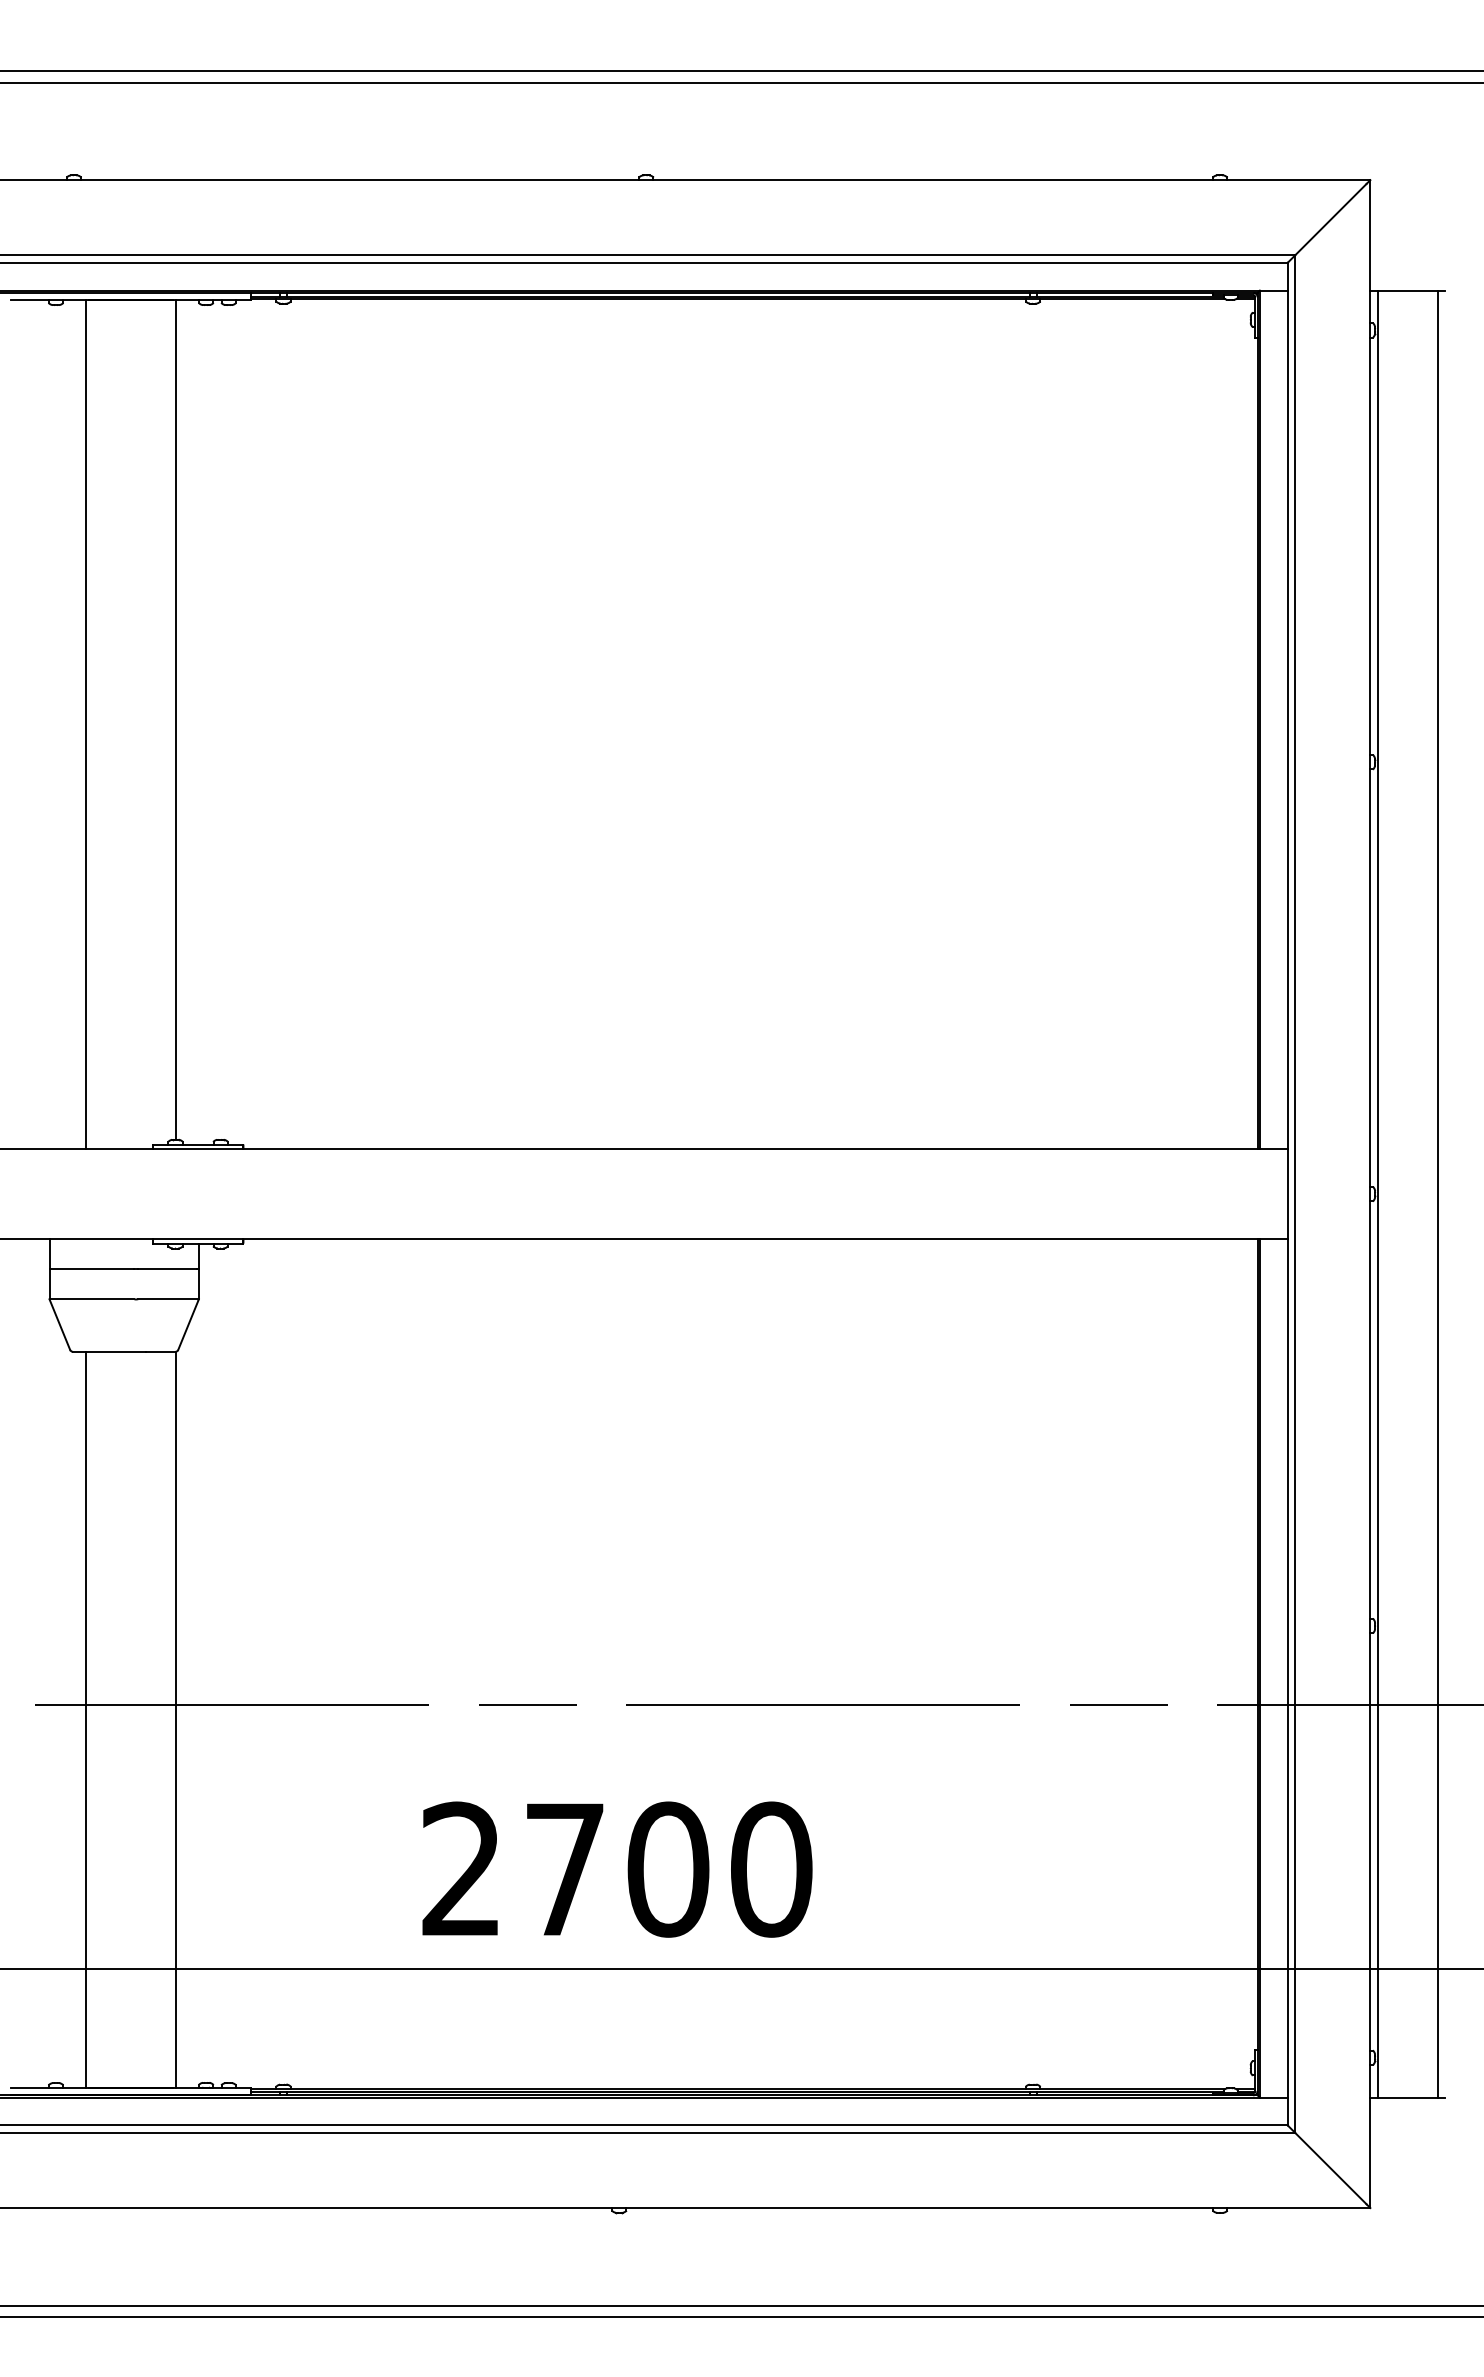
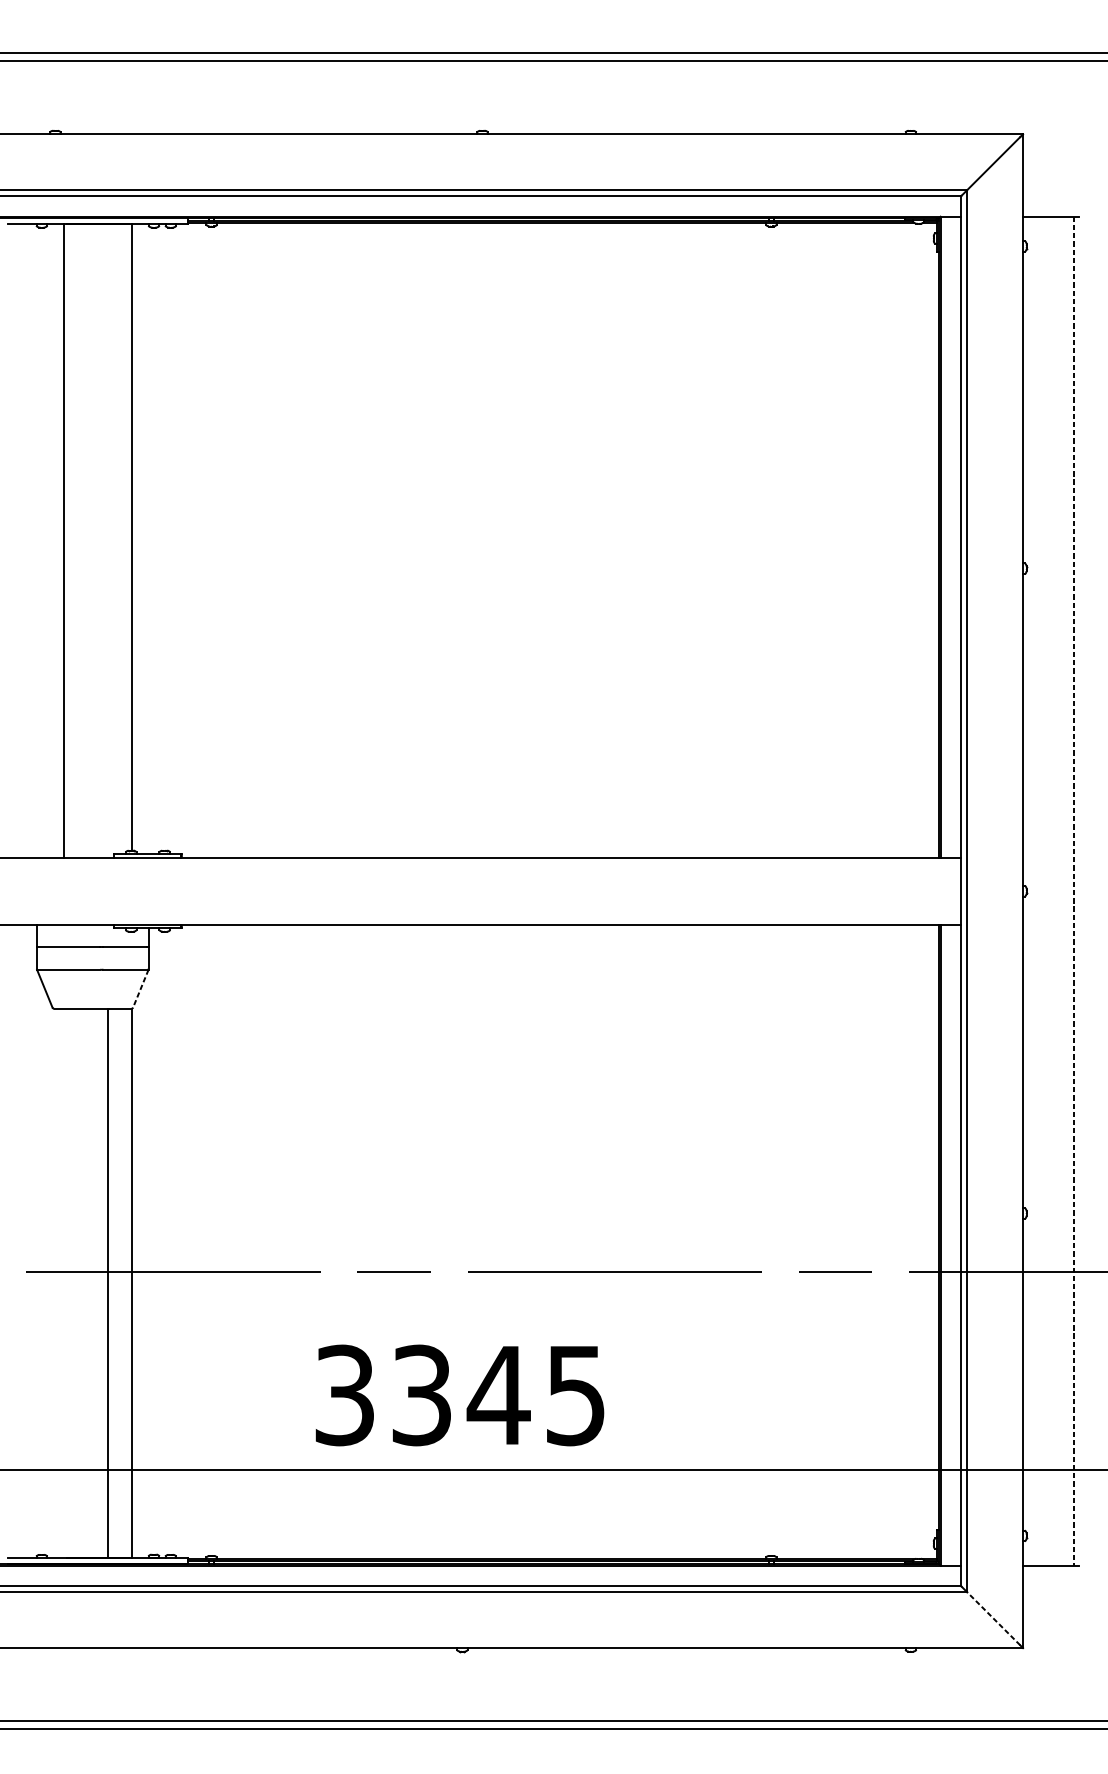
line: (1377, 1193) -> (1028, 890), removed
line: (1437, 1194) -> (1073, 891), solid -> dashed
line: (188, 1325) -> (140, 989), solid -> dashed
line: (86, 1719) -> (108, 1283), moved
text: (617, 1869) -> (461, 1395), 2700 -> 3345
line: (1330, 2168) -> (993, 1618), solid -> dashed

